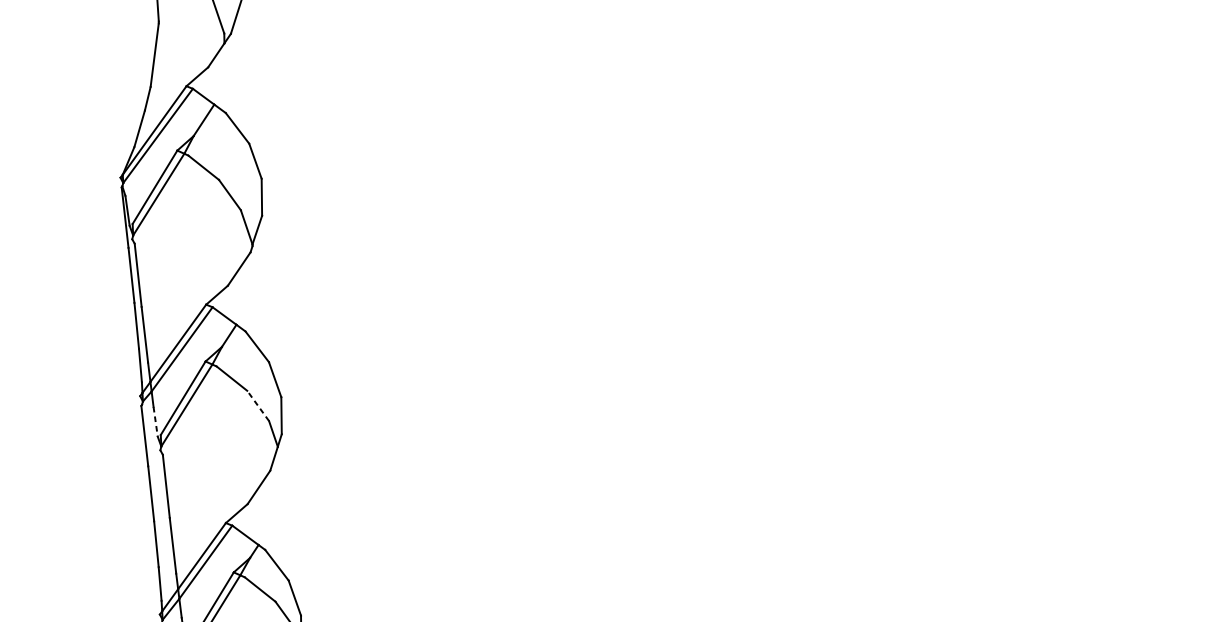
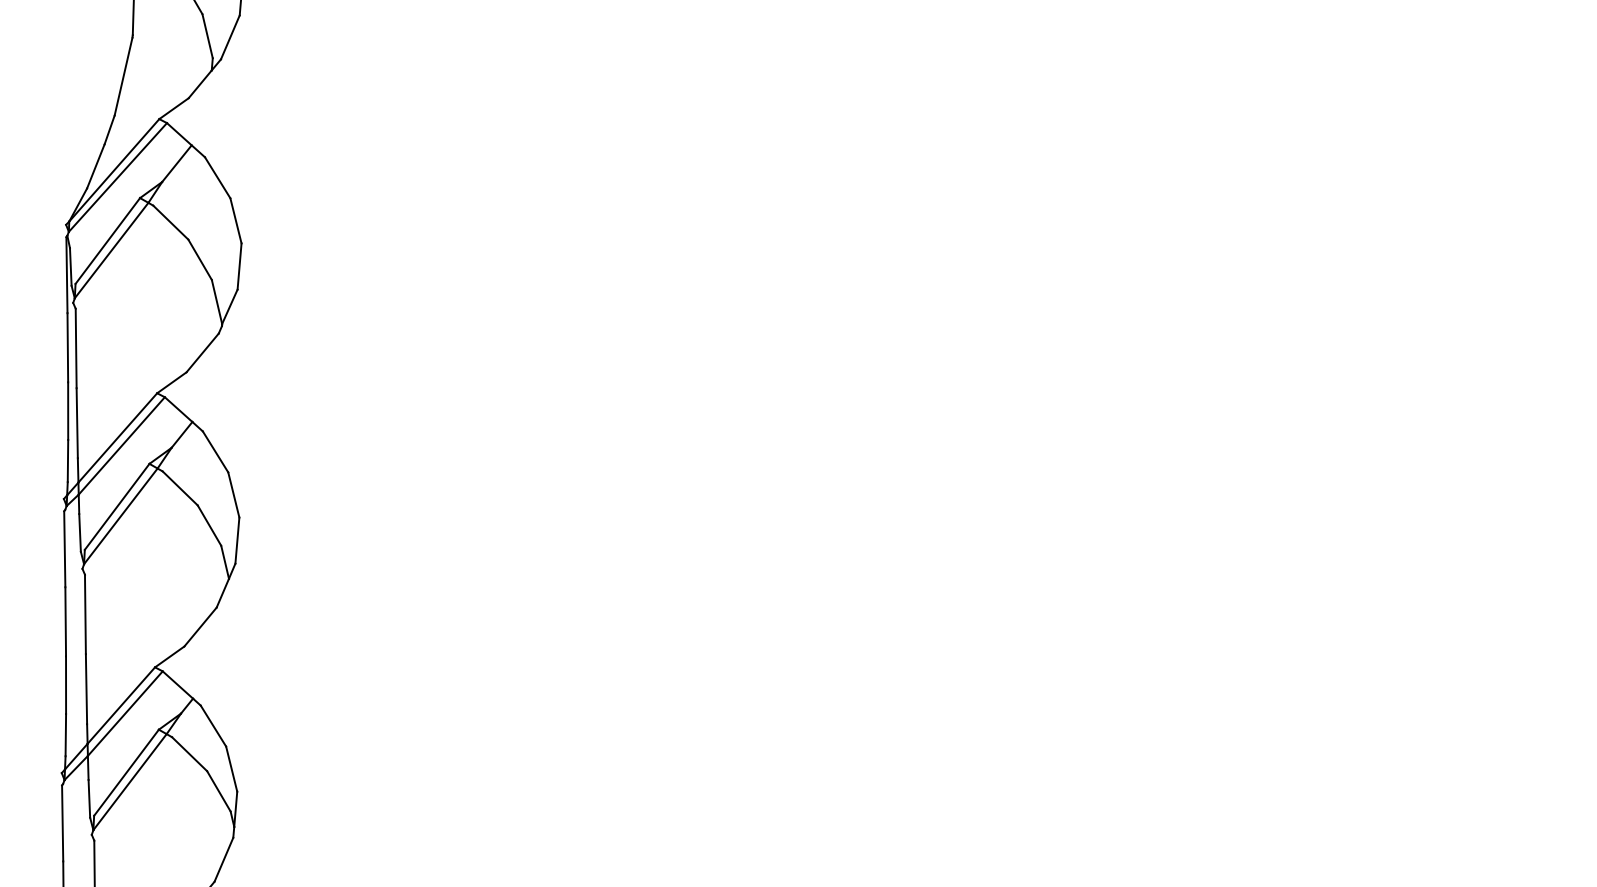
line: (258, 405) -> (209, 525), dashed -> solid
line: (156, 421) -> (80, 532), dashed -> solid

